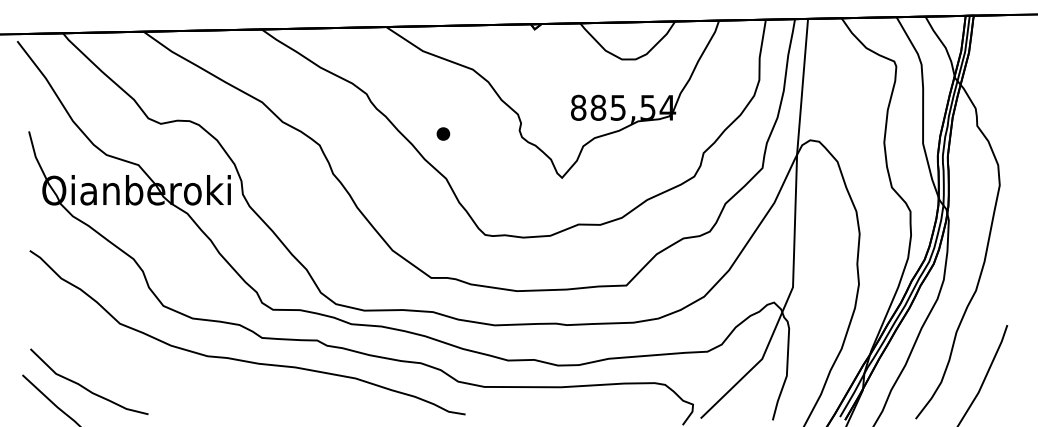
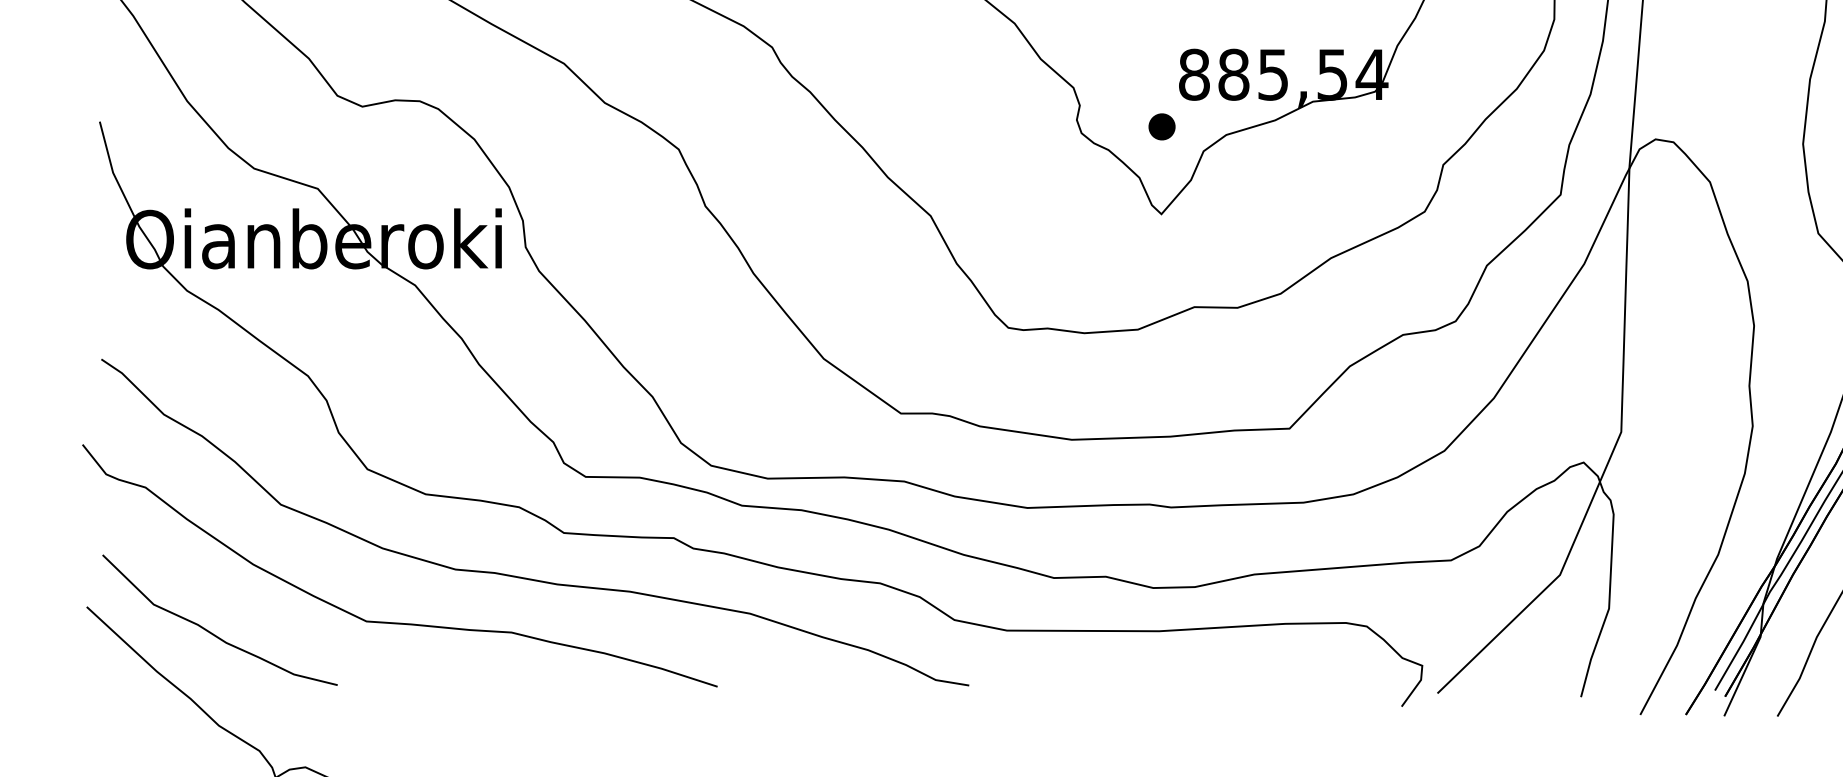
part: (443, 133) -> (1162, 125), moved
part: (179, 382) -> (399, 621), added

